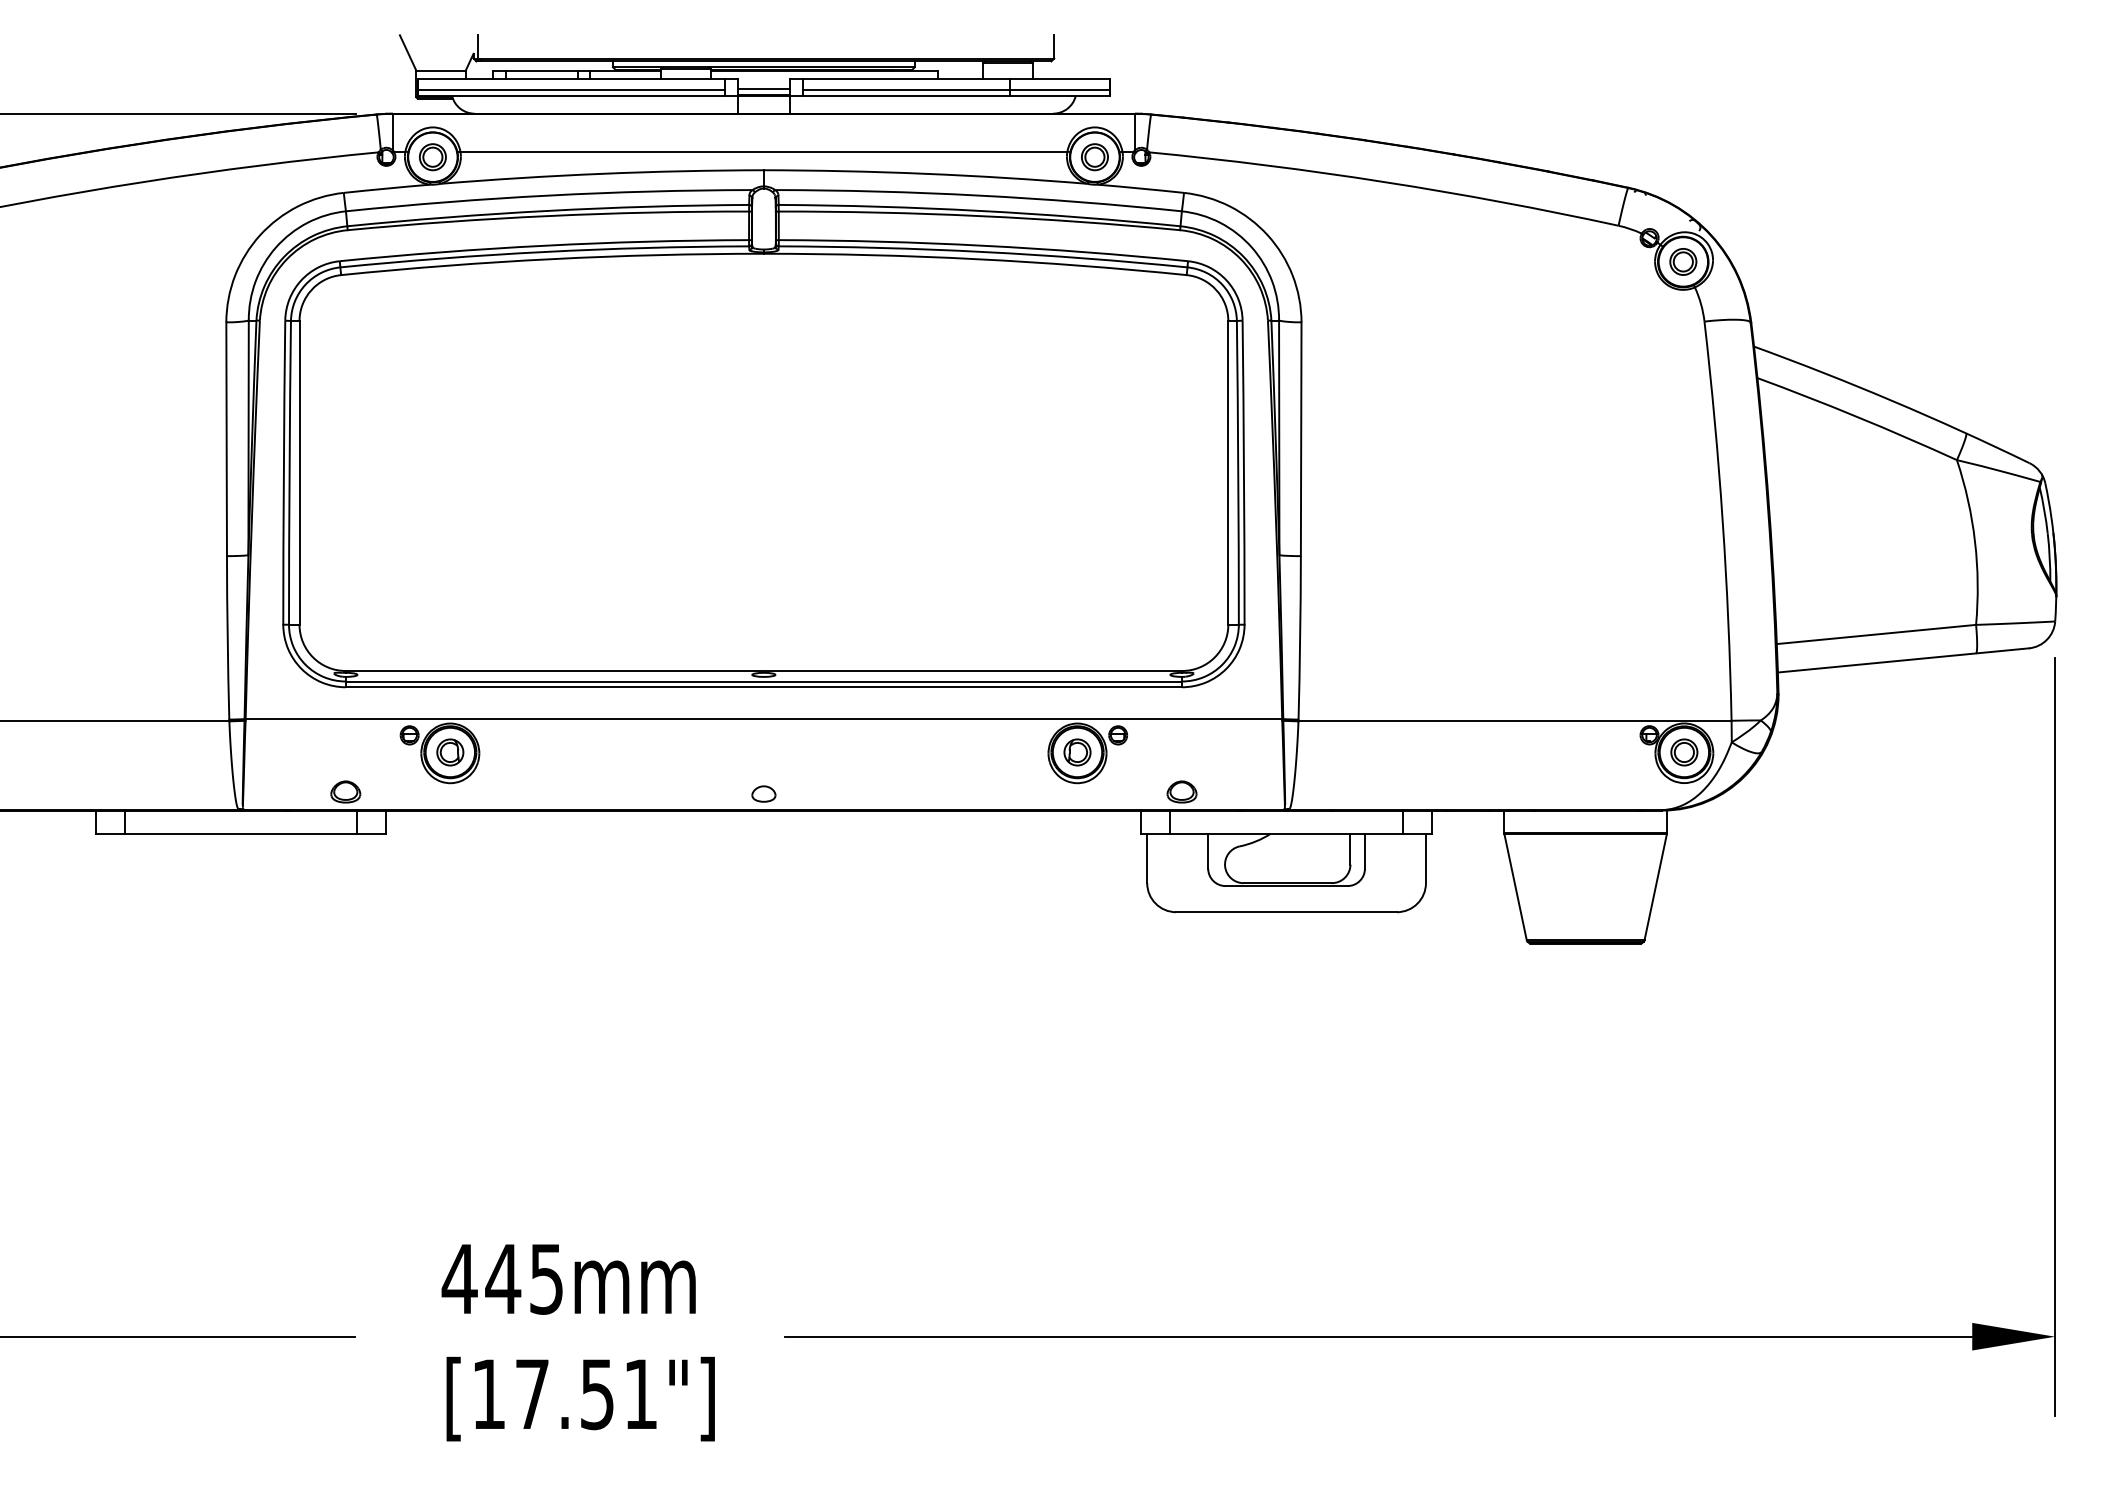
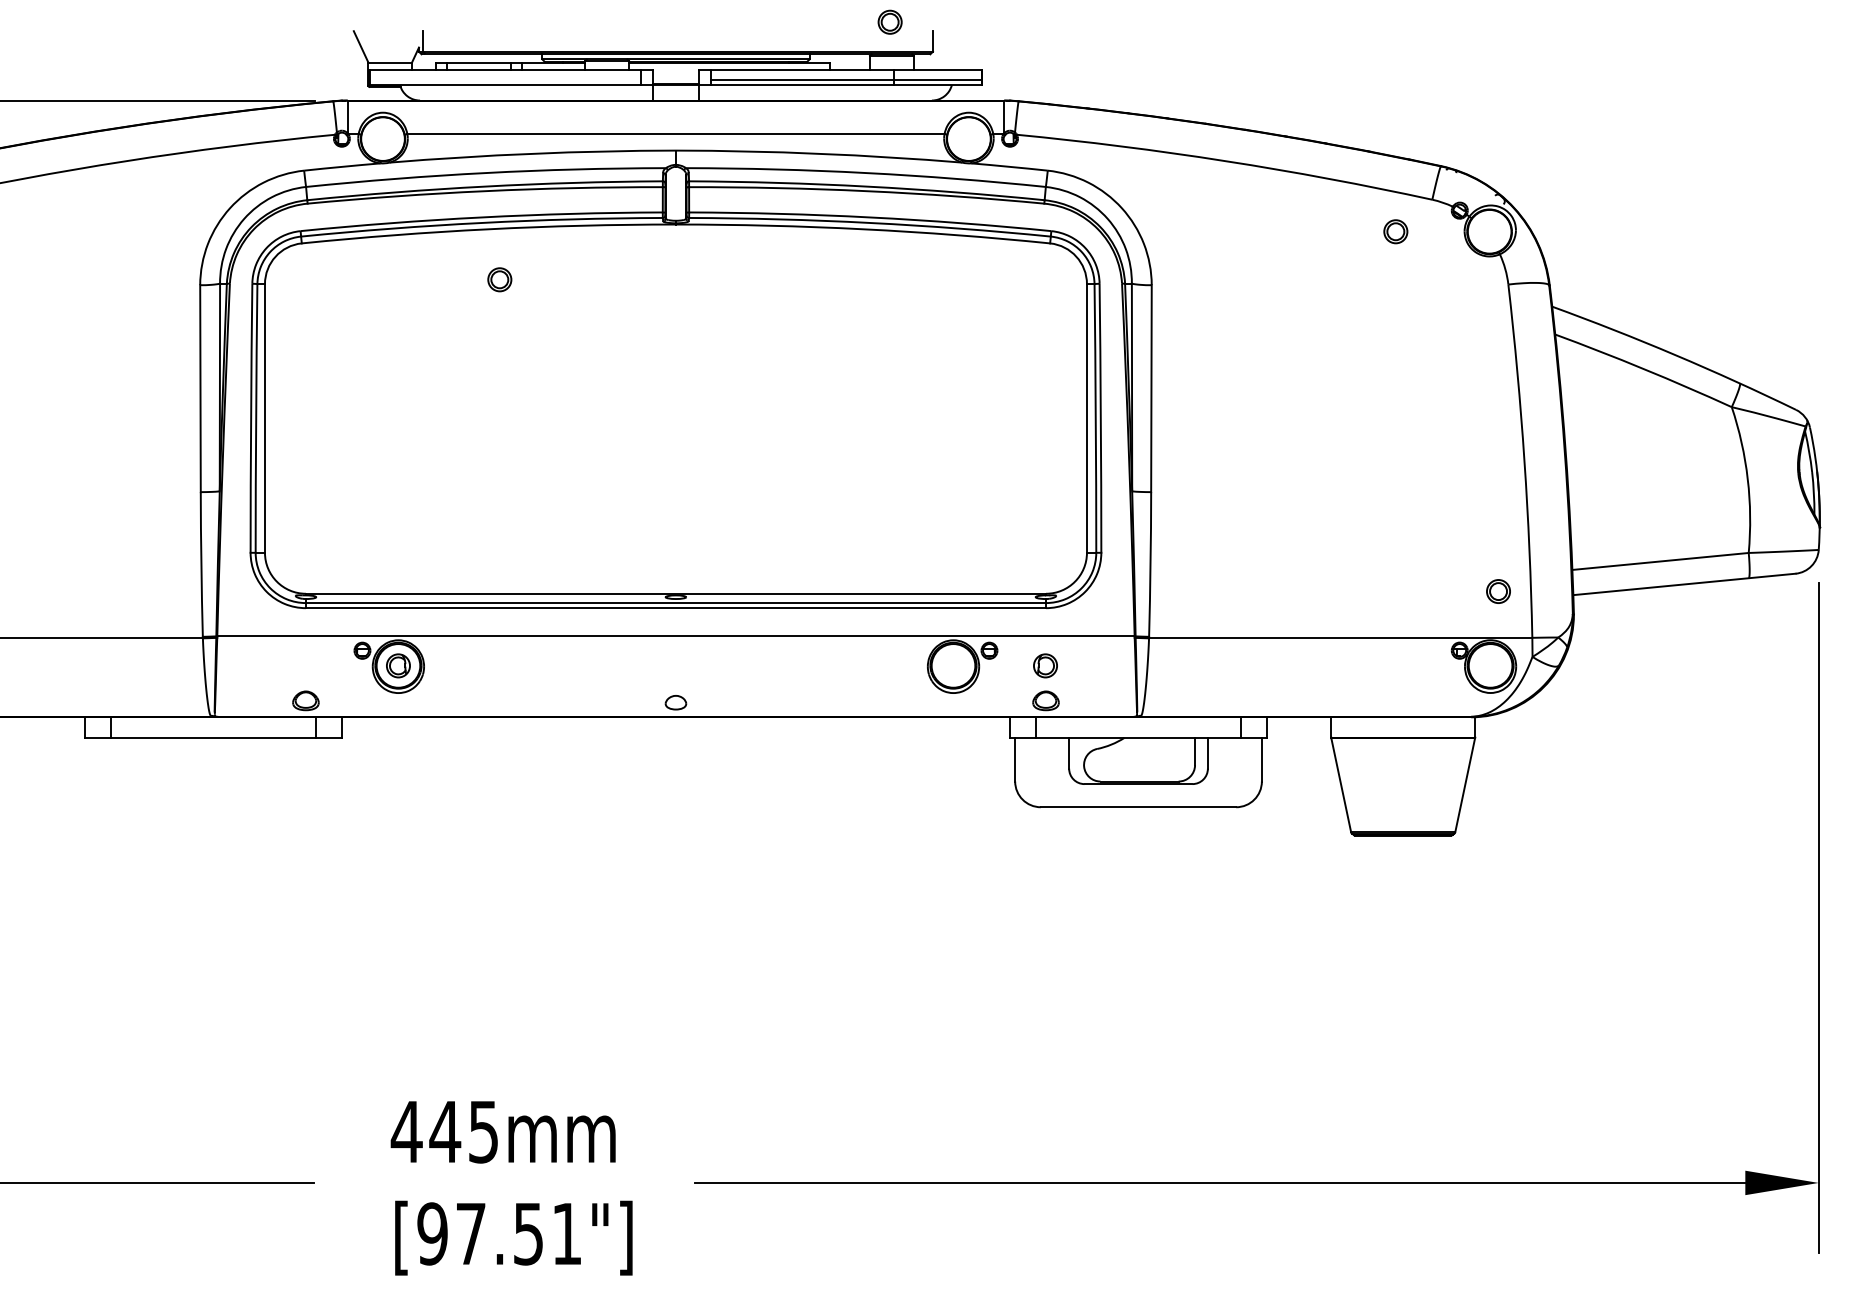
line: (763, 88) -> (675, 78), removed
line: (570, 90) -> (504, 80), removed
part: (432, 157) -> (499, 280), moved
part: (1094, 157) -> (889, 22), moved
part: (1683, 261) -> (1395, 231), moved
part: (1077, 752) -> (1045, 665), moved
part: (1684, 752) -> (1498, 591), moved
text: (488, 1394) -> (432, 1234), [17.51"] -> [97.51"]

